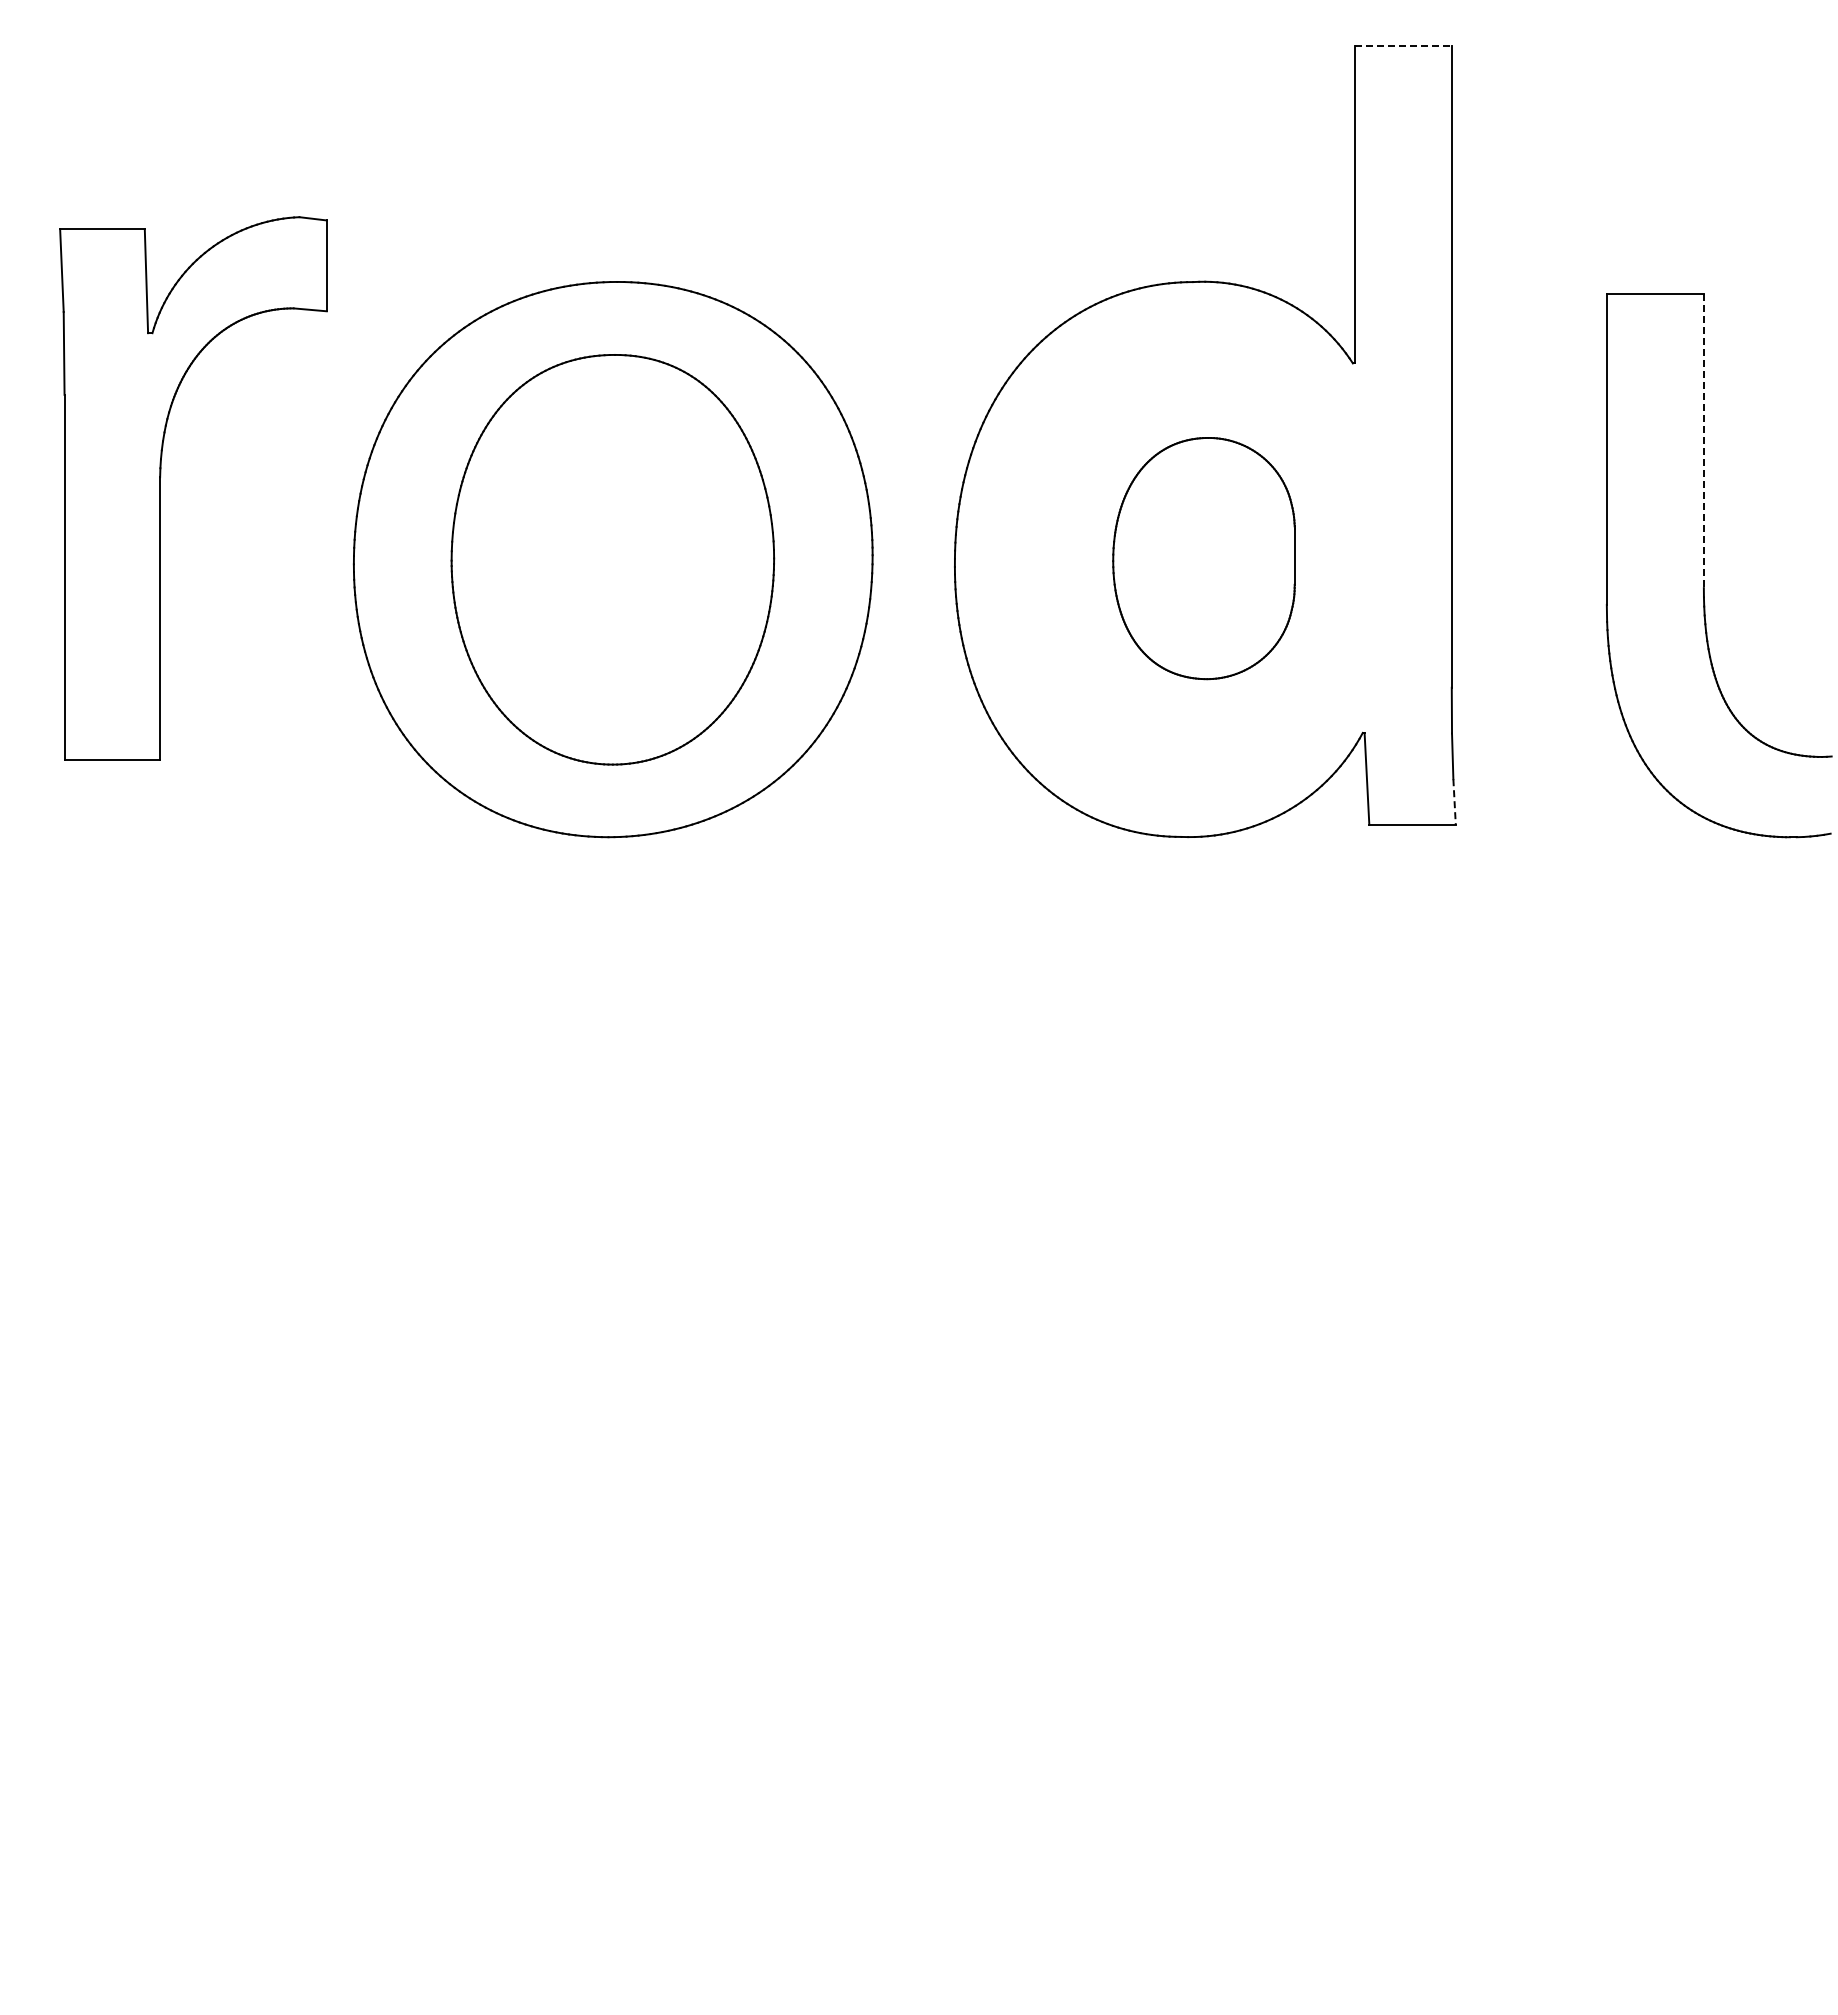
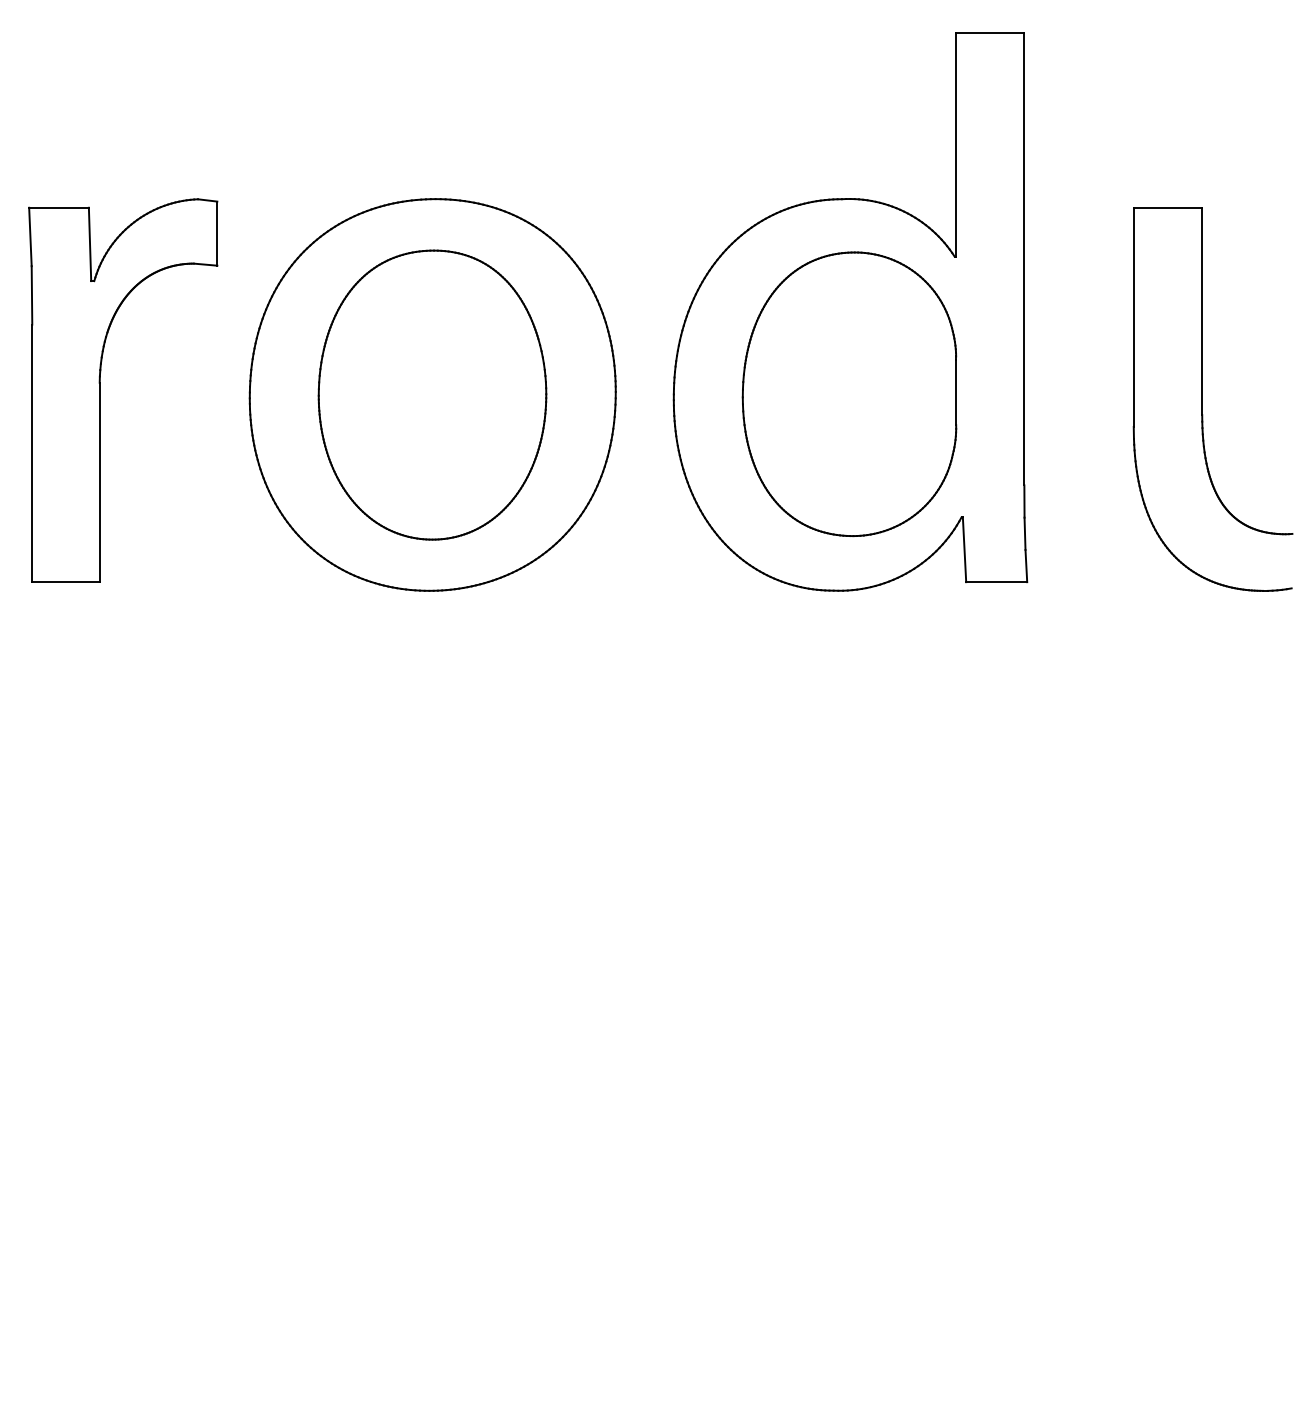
line: (1403, 46) -> (990, 33), dashed -> solid
line: (1703, 441) -> (1201, 311), dashed -> solid
part: (160, 488) -> (99, 390), moved
part: (1203, 558) -> (849, 394), size x1.67
line: (1454, 802) -> (1026, 566), dashed -> solid

